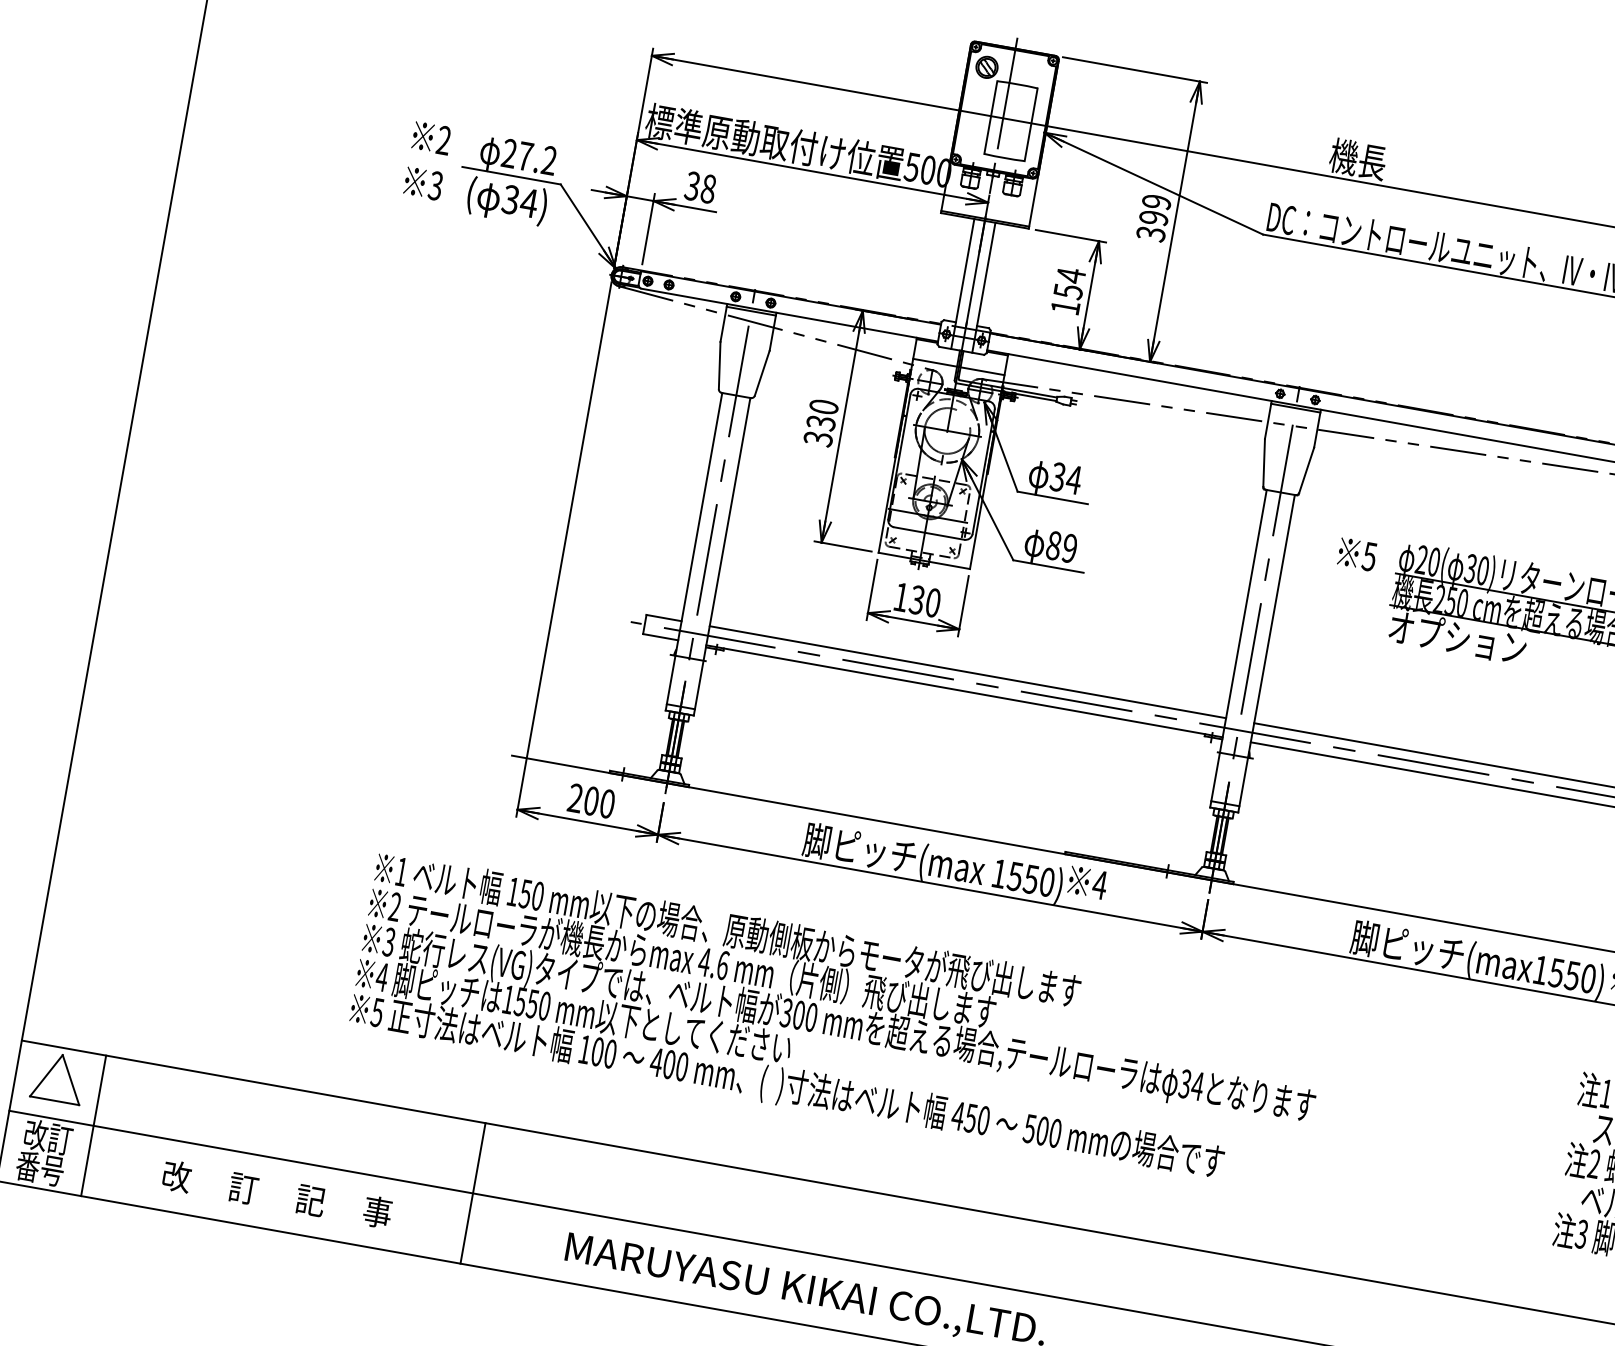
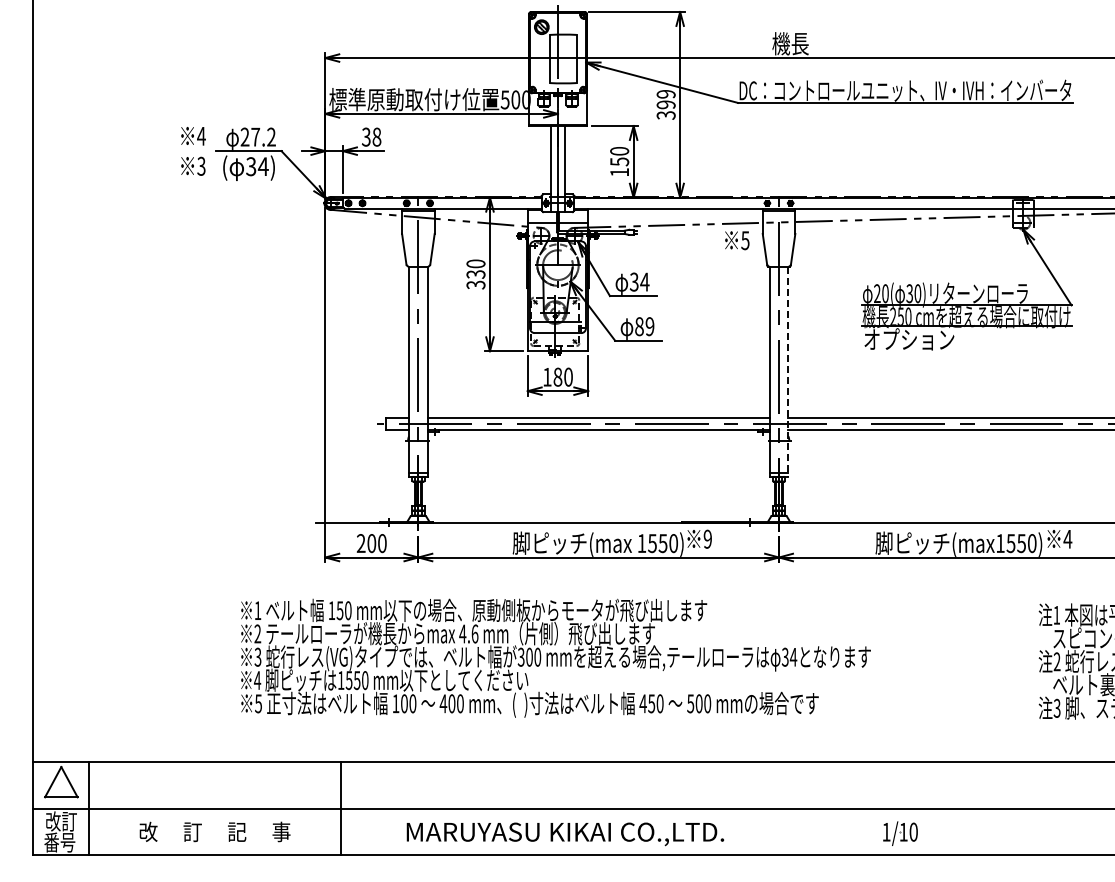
text: (444, 139) -> (201, 135), 2 -> 4
text: (1070, 275) -> (619, 151), 154 -> 150
text: (1357, 554) -> (737, 240), moved
text: (916, 598) -> (557, 376), 130 -> 180
line: (1266, 654) -> (788, 372), solid -> dashed
text: (1099, 883) -> (707, 538), 4 -> 9

